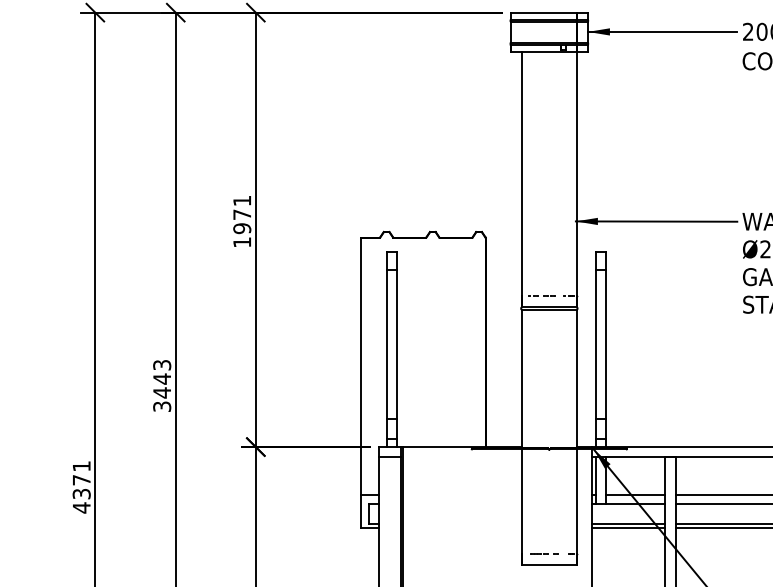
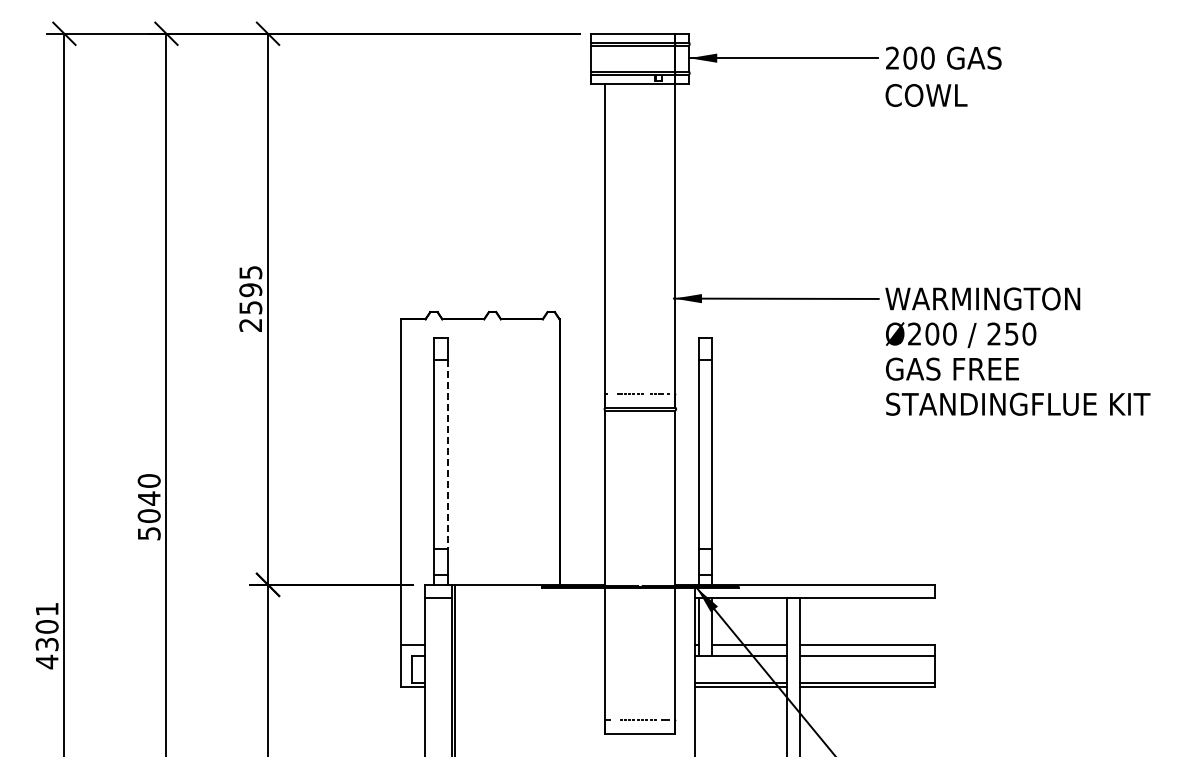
text: (242, 221) -> (250, 298), 1971 -> 2595
line: (397, 345) -> (447, 455), solid -> dashed
text: (161, 385) -> (148, 506), 3443 -> 5040
text: (81, 479) -> (46, 626), 4371 -> 4301

